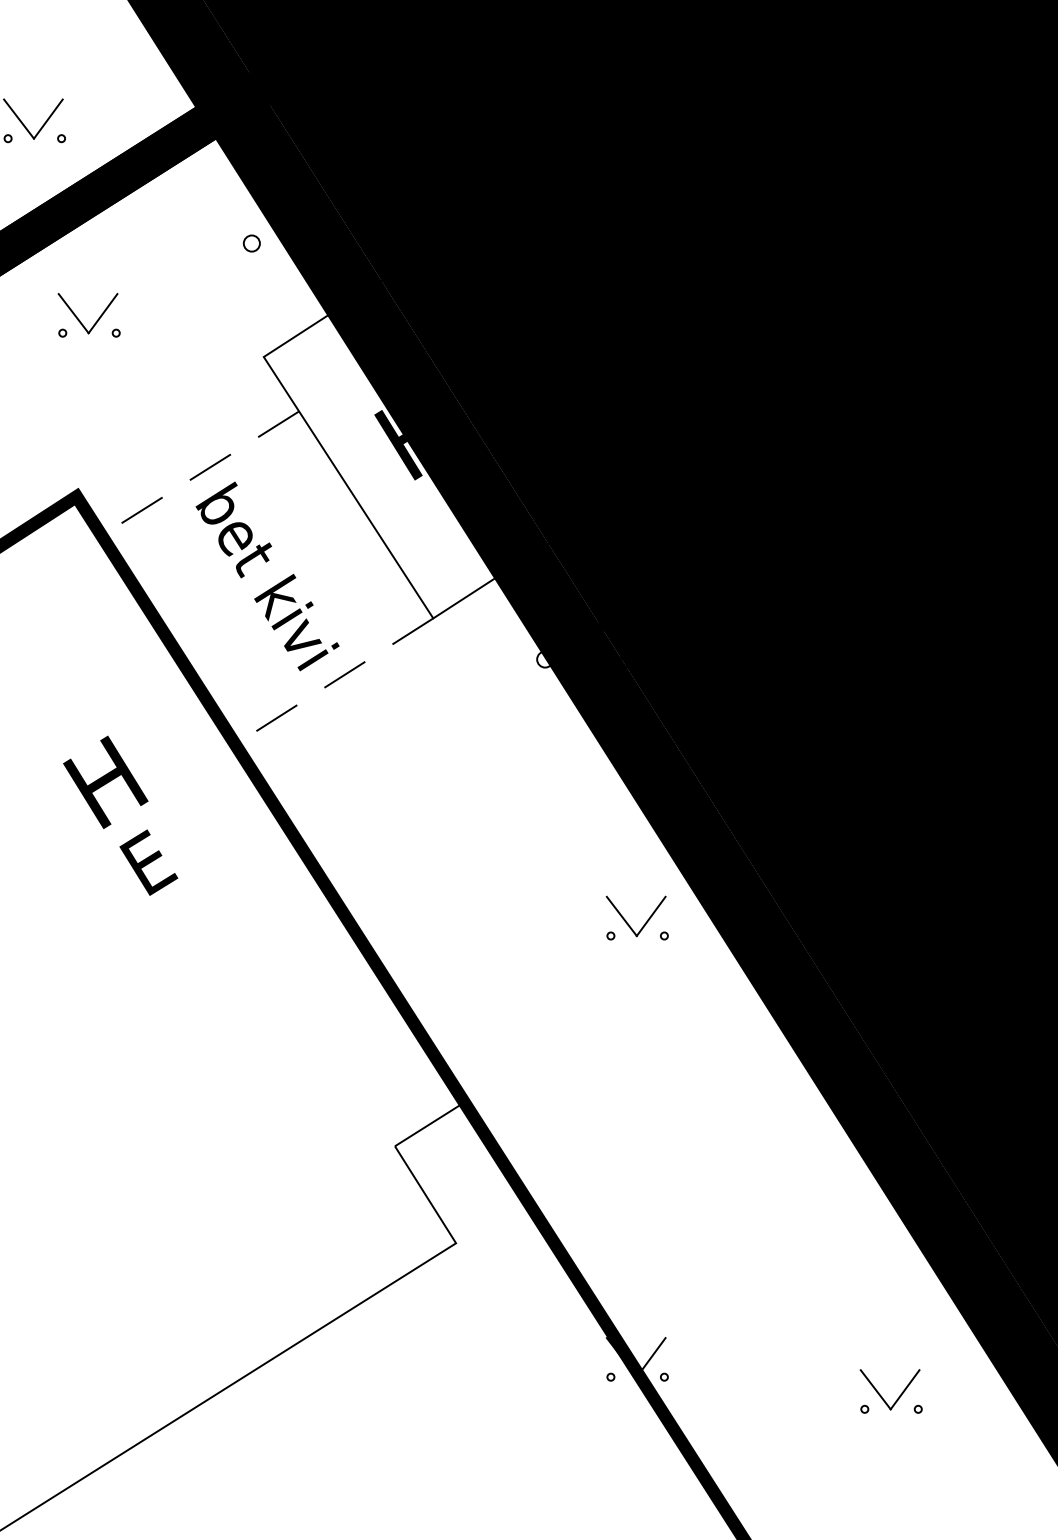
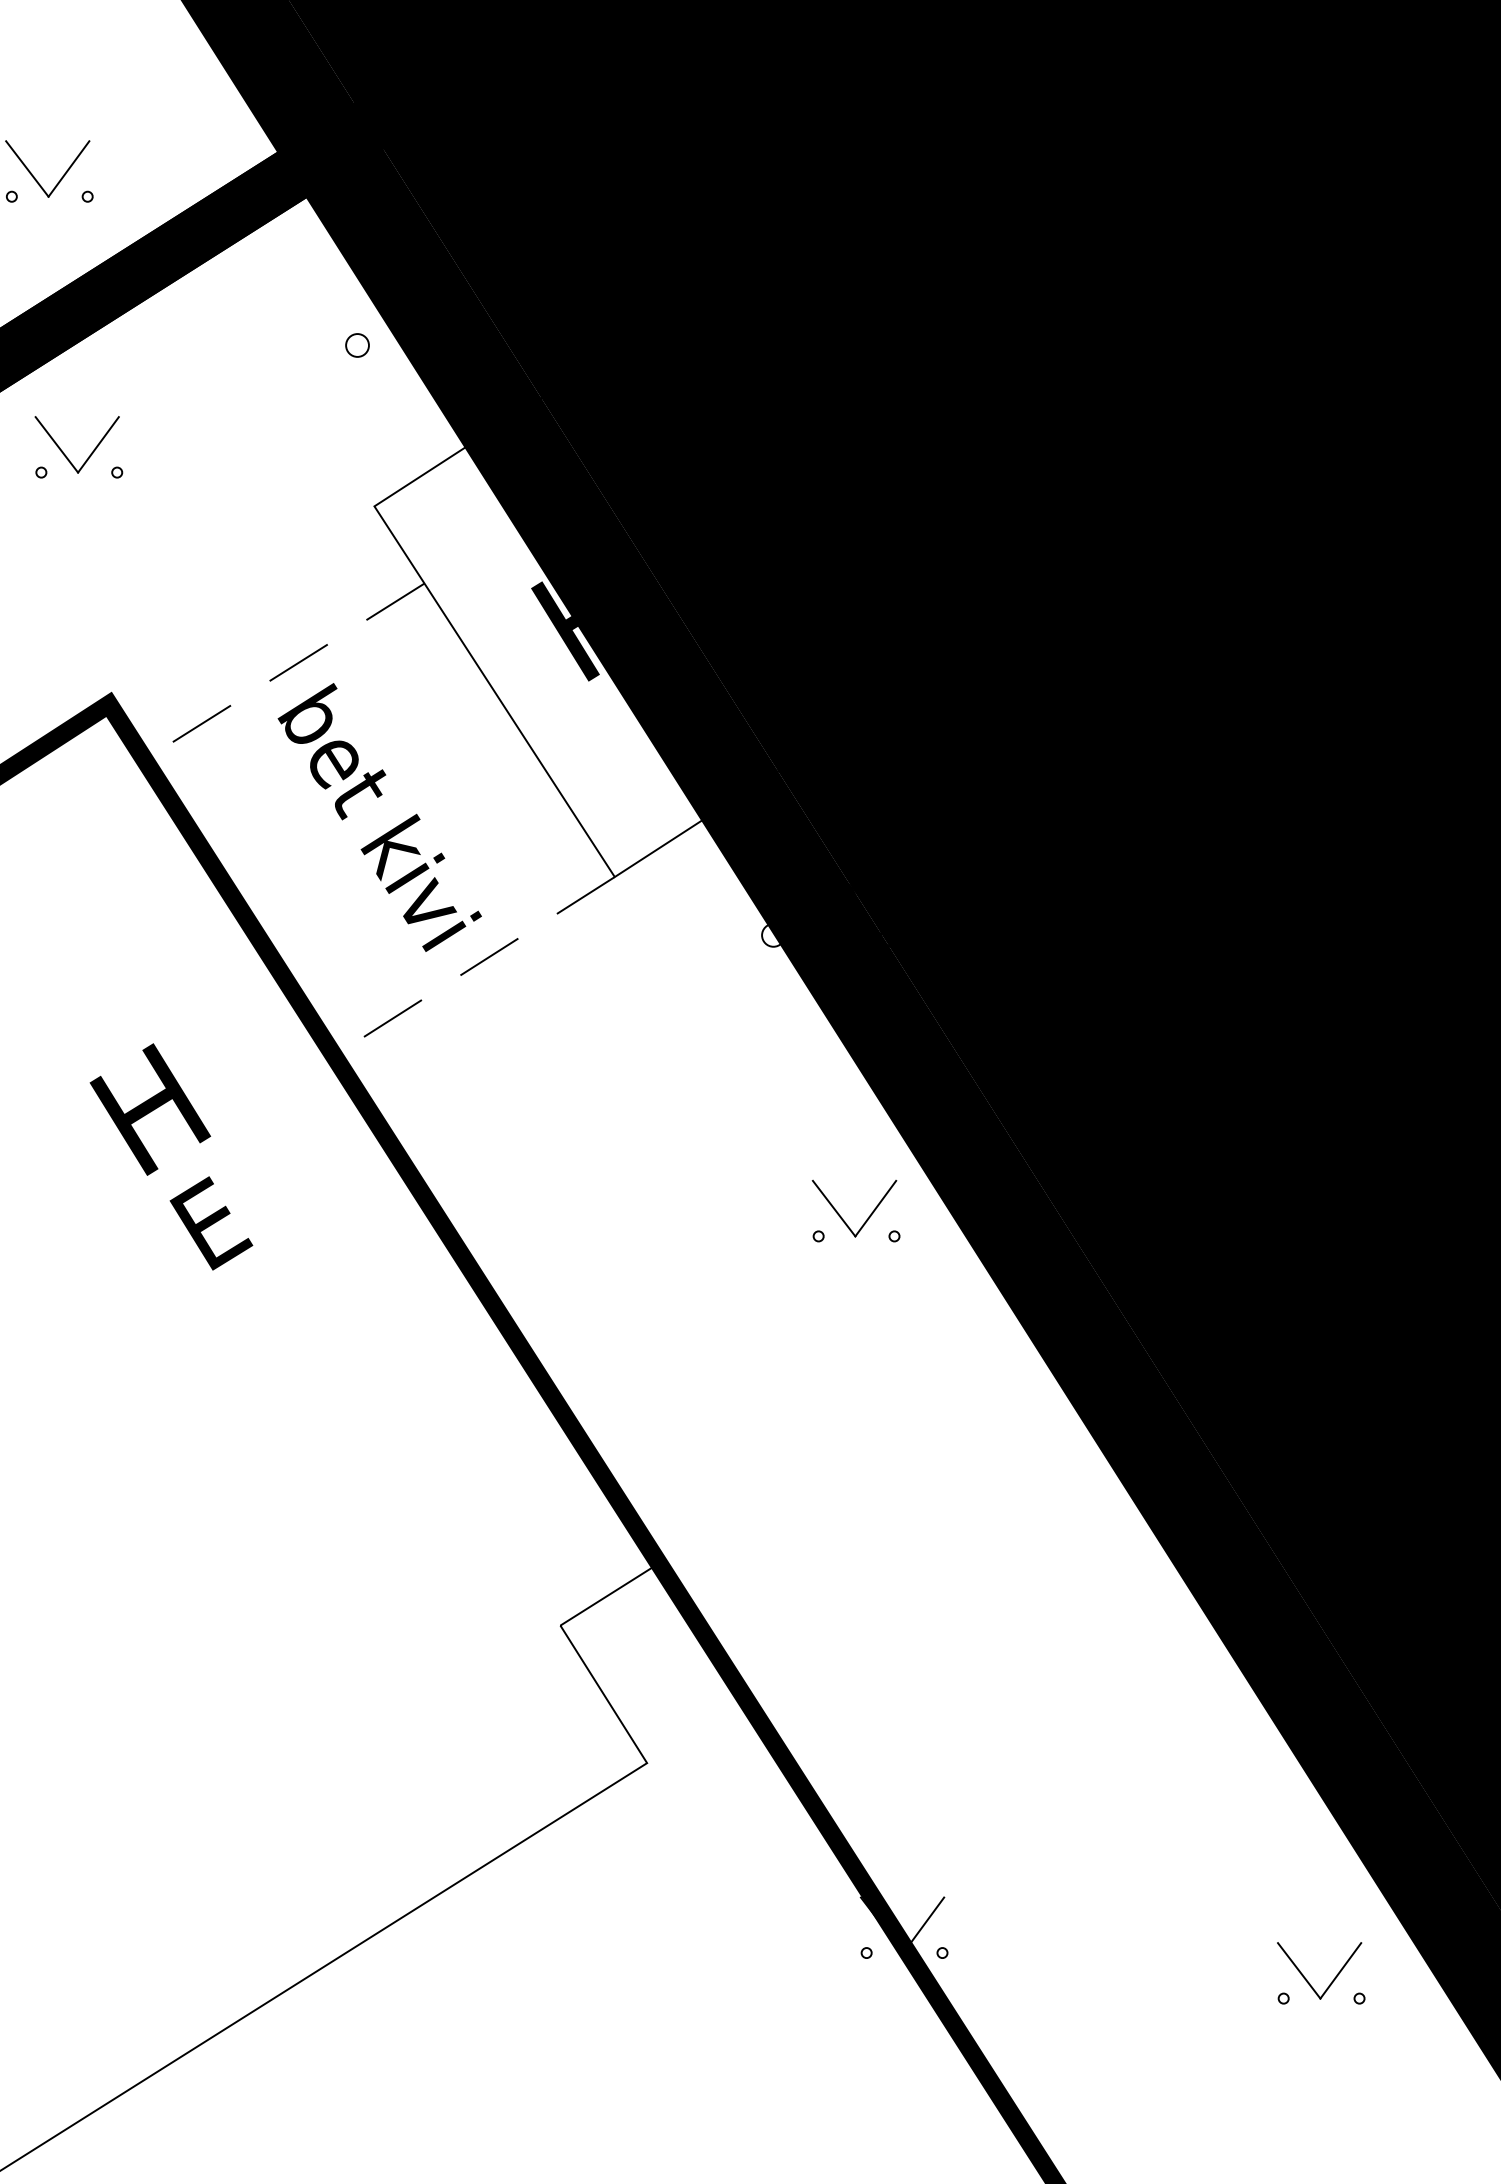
part: (97, 319) -> (90, 453), moved
part: (643, 924) -> (865, 1220), moved
part: (898, 1397) -> (1331, 1981), moved

